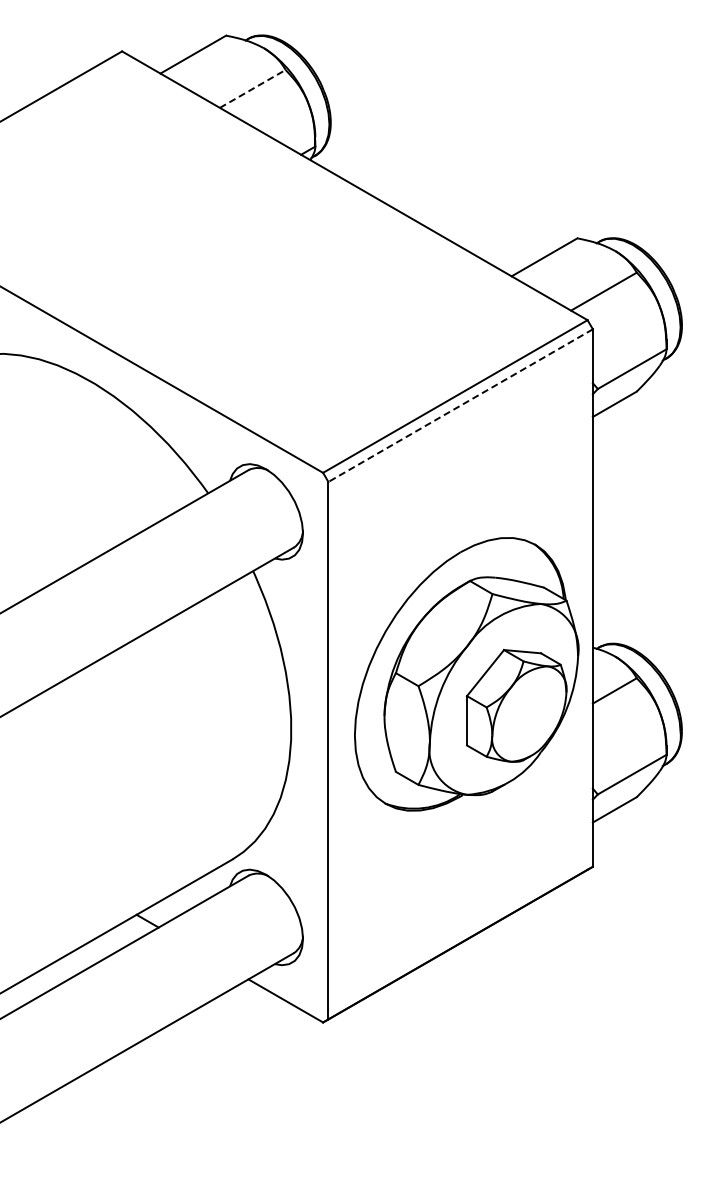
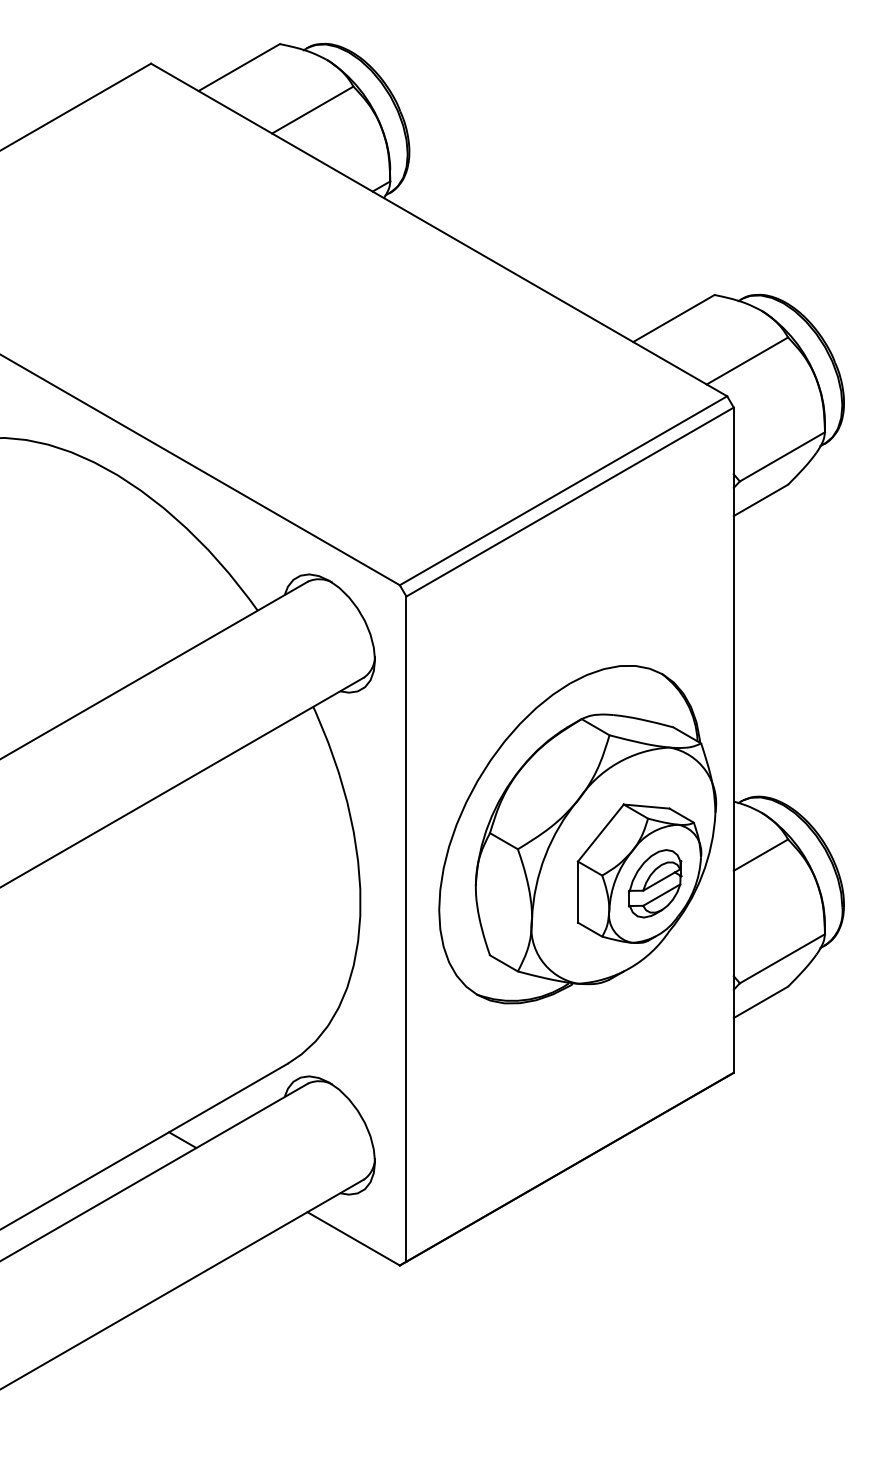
line: (252, 88) -> (312, 109), dashed -> solid
line: (460, 405) -> (569, 501), dashed -> solid
part: (529, 713) -> (655, 883), added

